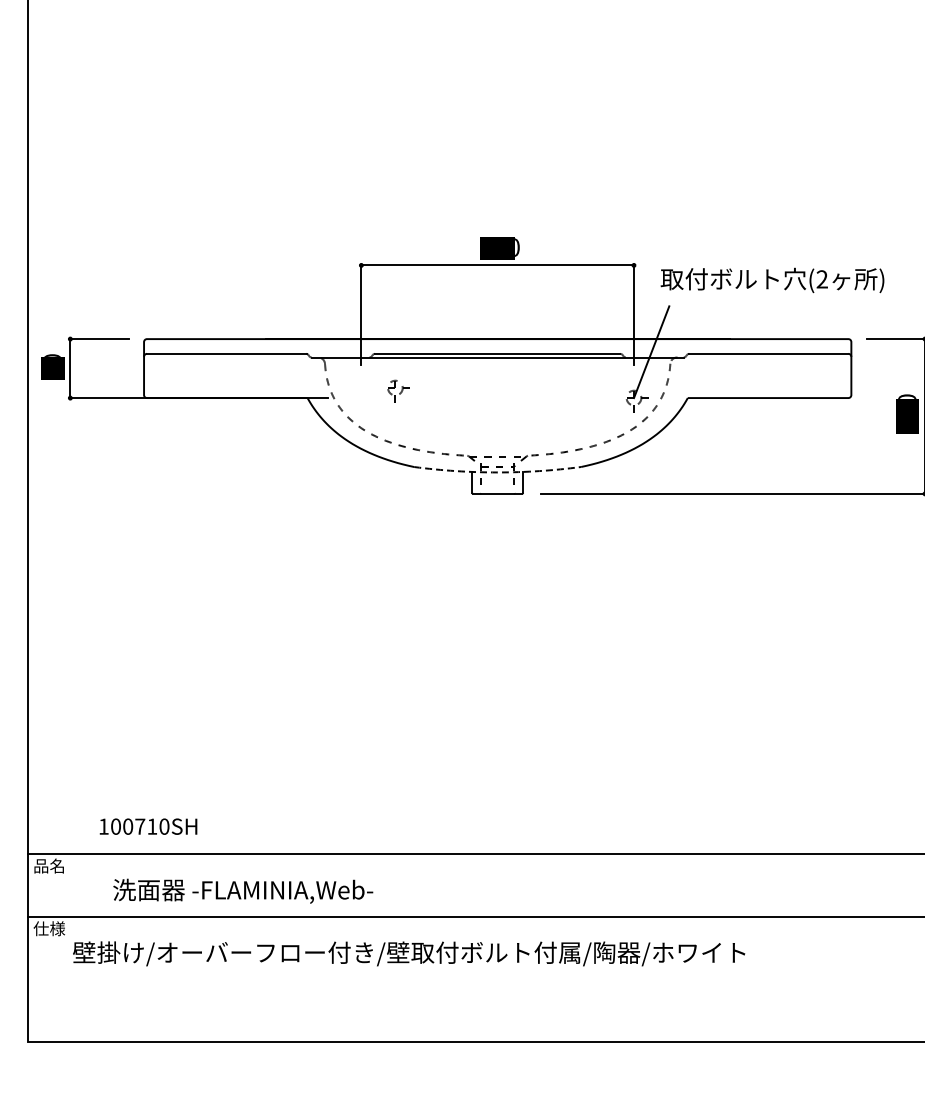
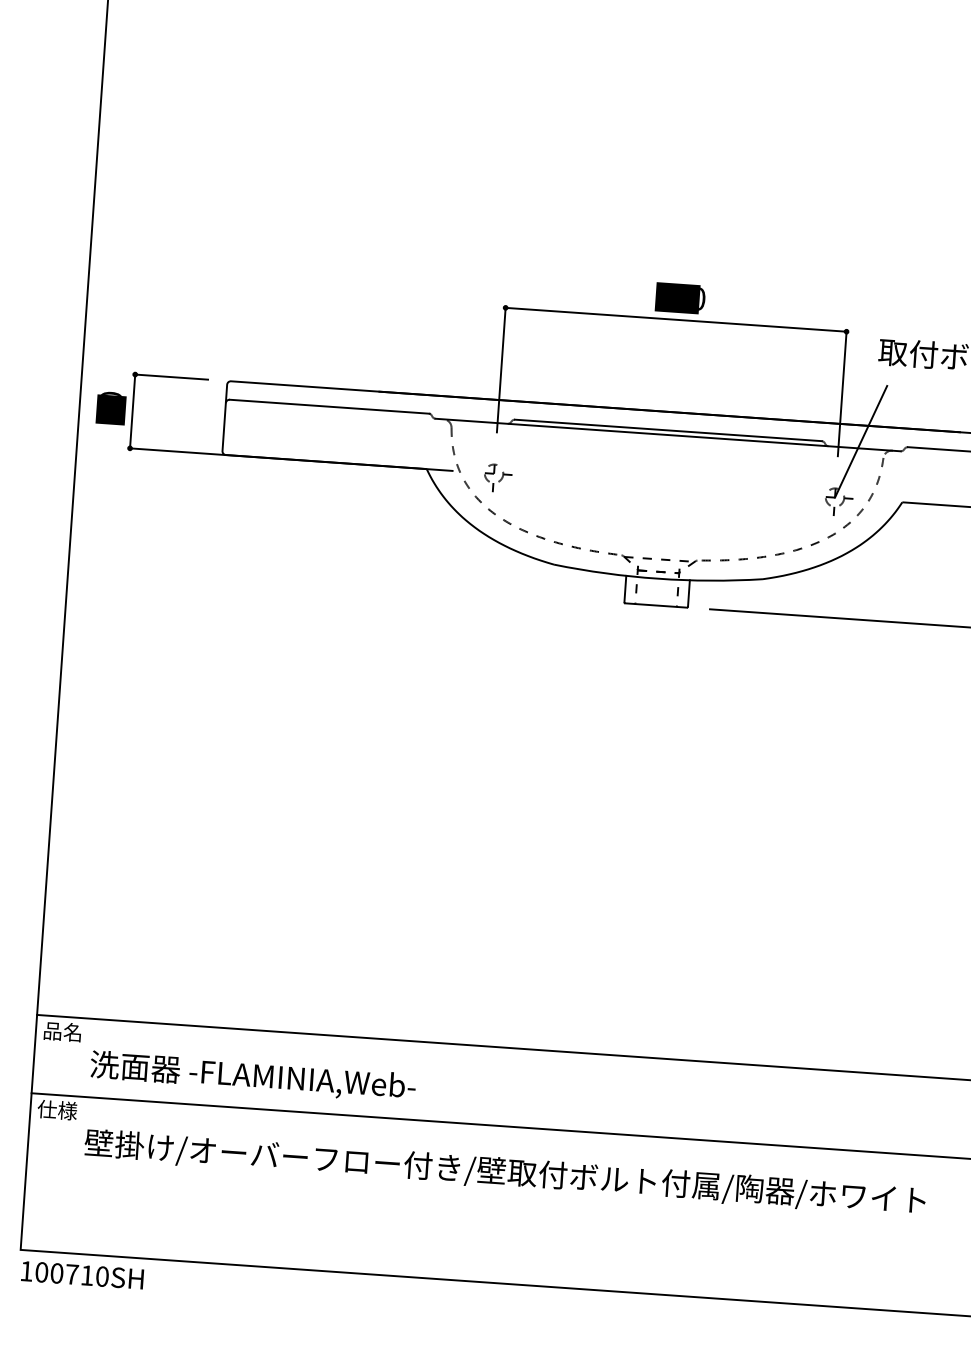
part: (398, 390) -> (497, 477), moved
arc: (497, 472) -> (657, 578), dashed -> solid
text: (148, 826) -> (82, 1275), moved
text: (243, 890) -> (253, 1075), moved

